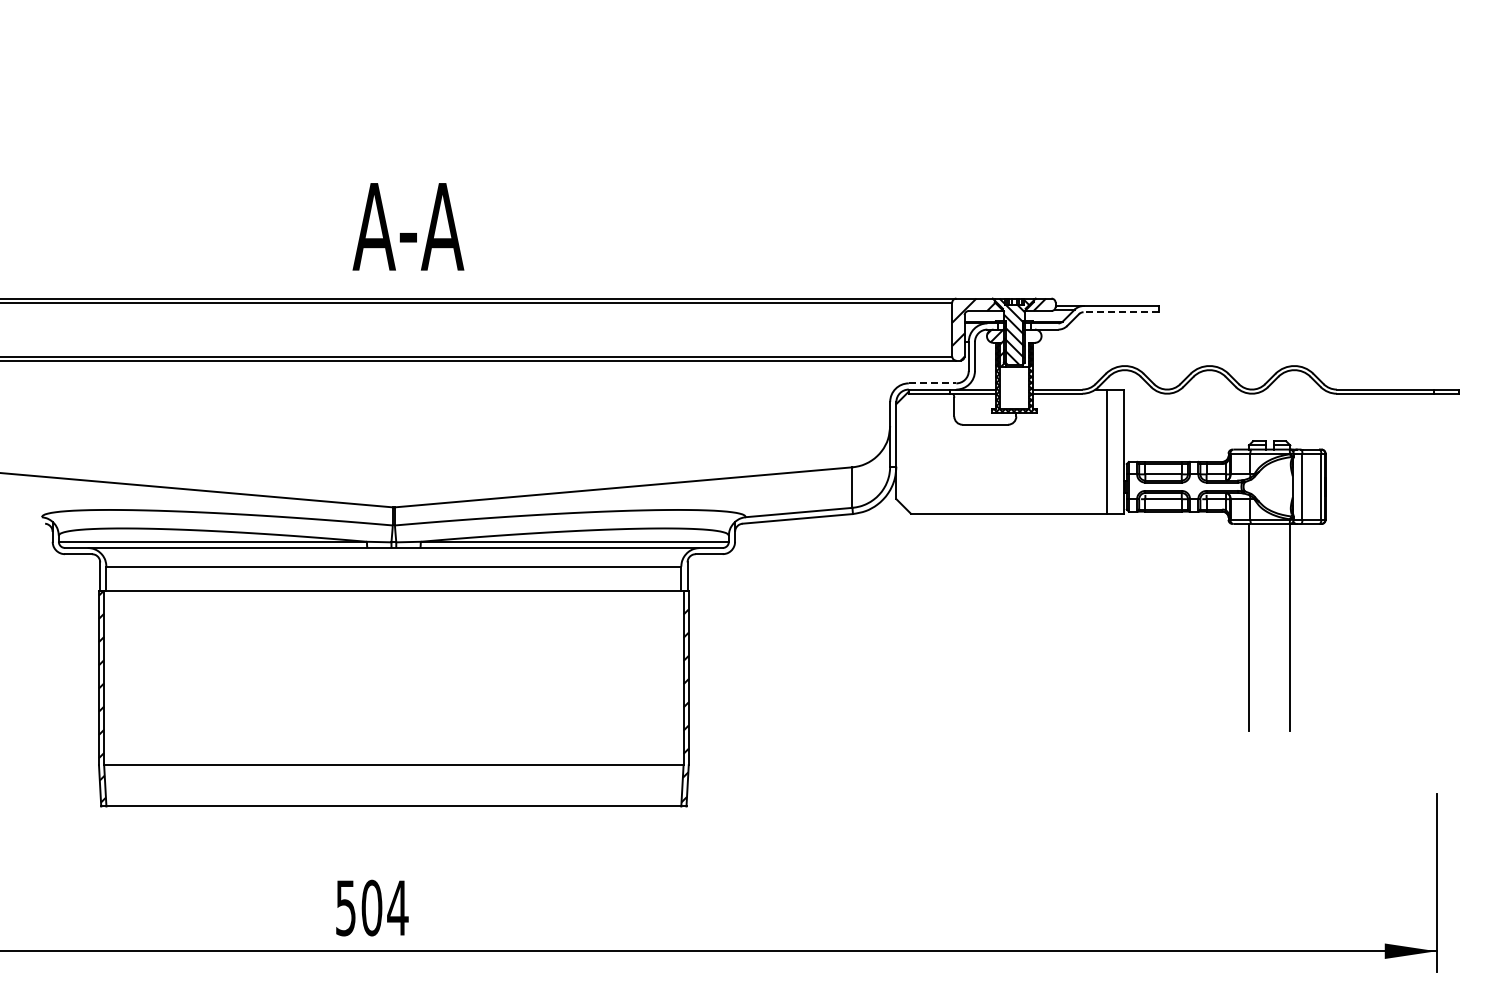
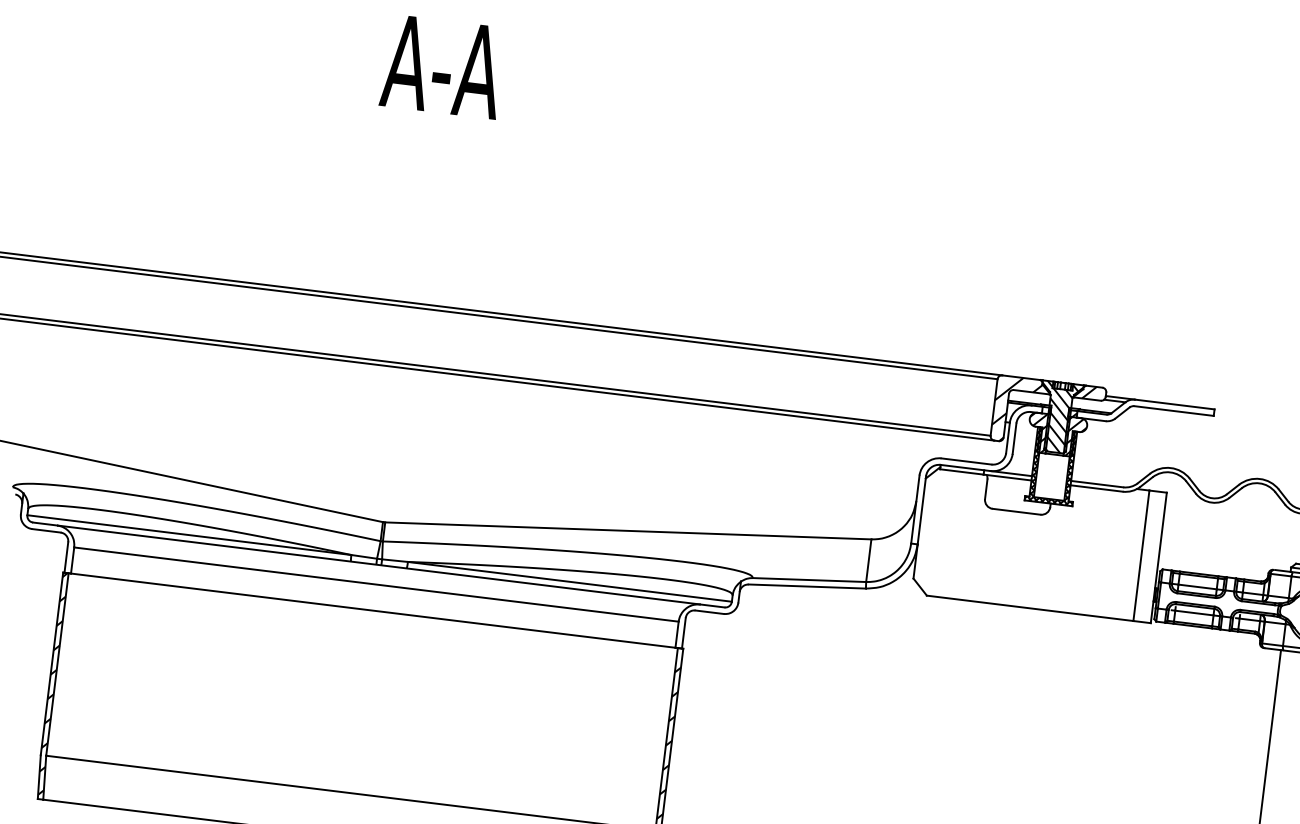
text: (408, 226) -> (442, 66), moved
line: (1121, 312) -> (1174, 411), dashed -> solid
hatch: (1031, 343) -> (1075, 432), added
line: (932, 383) -> (966, 461), dashed -> solid

